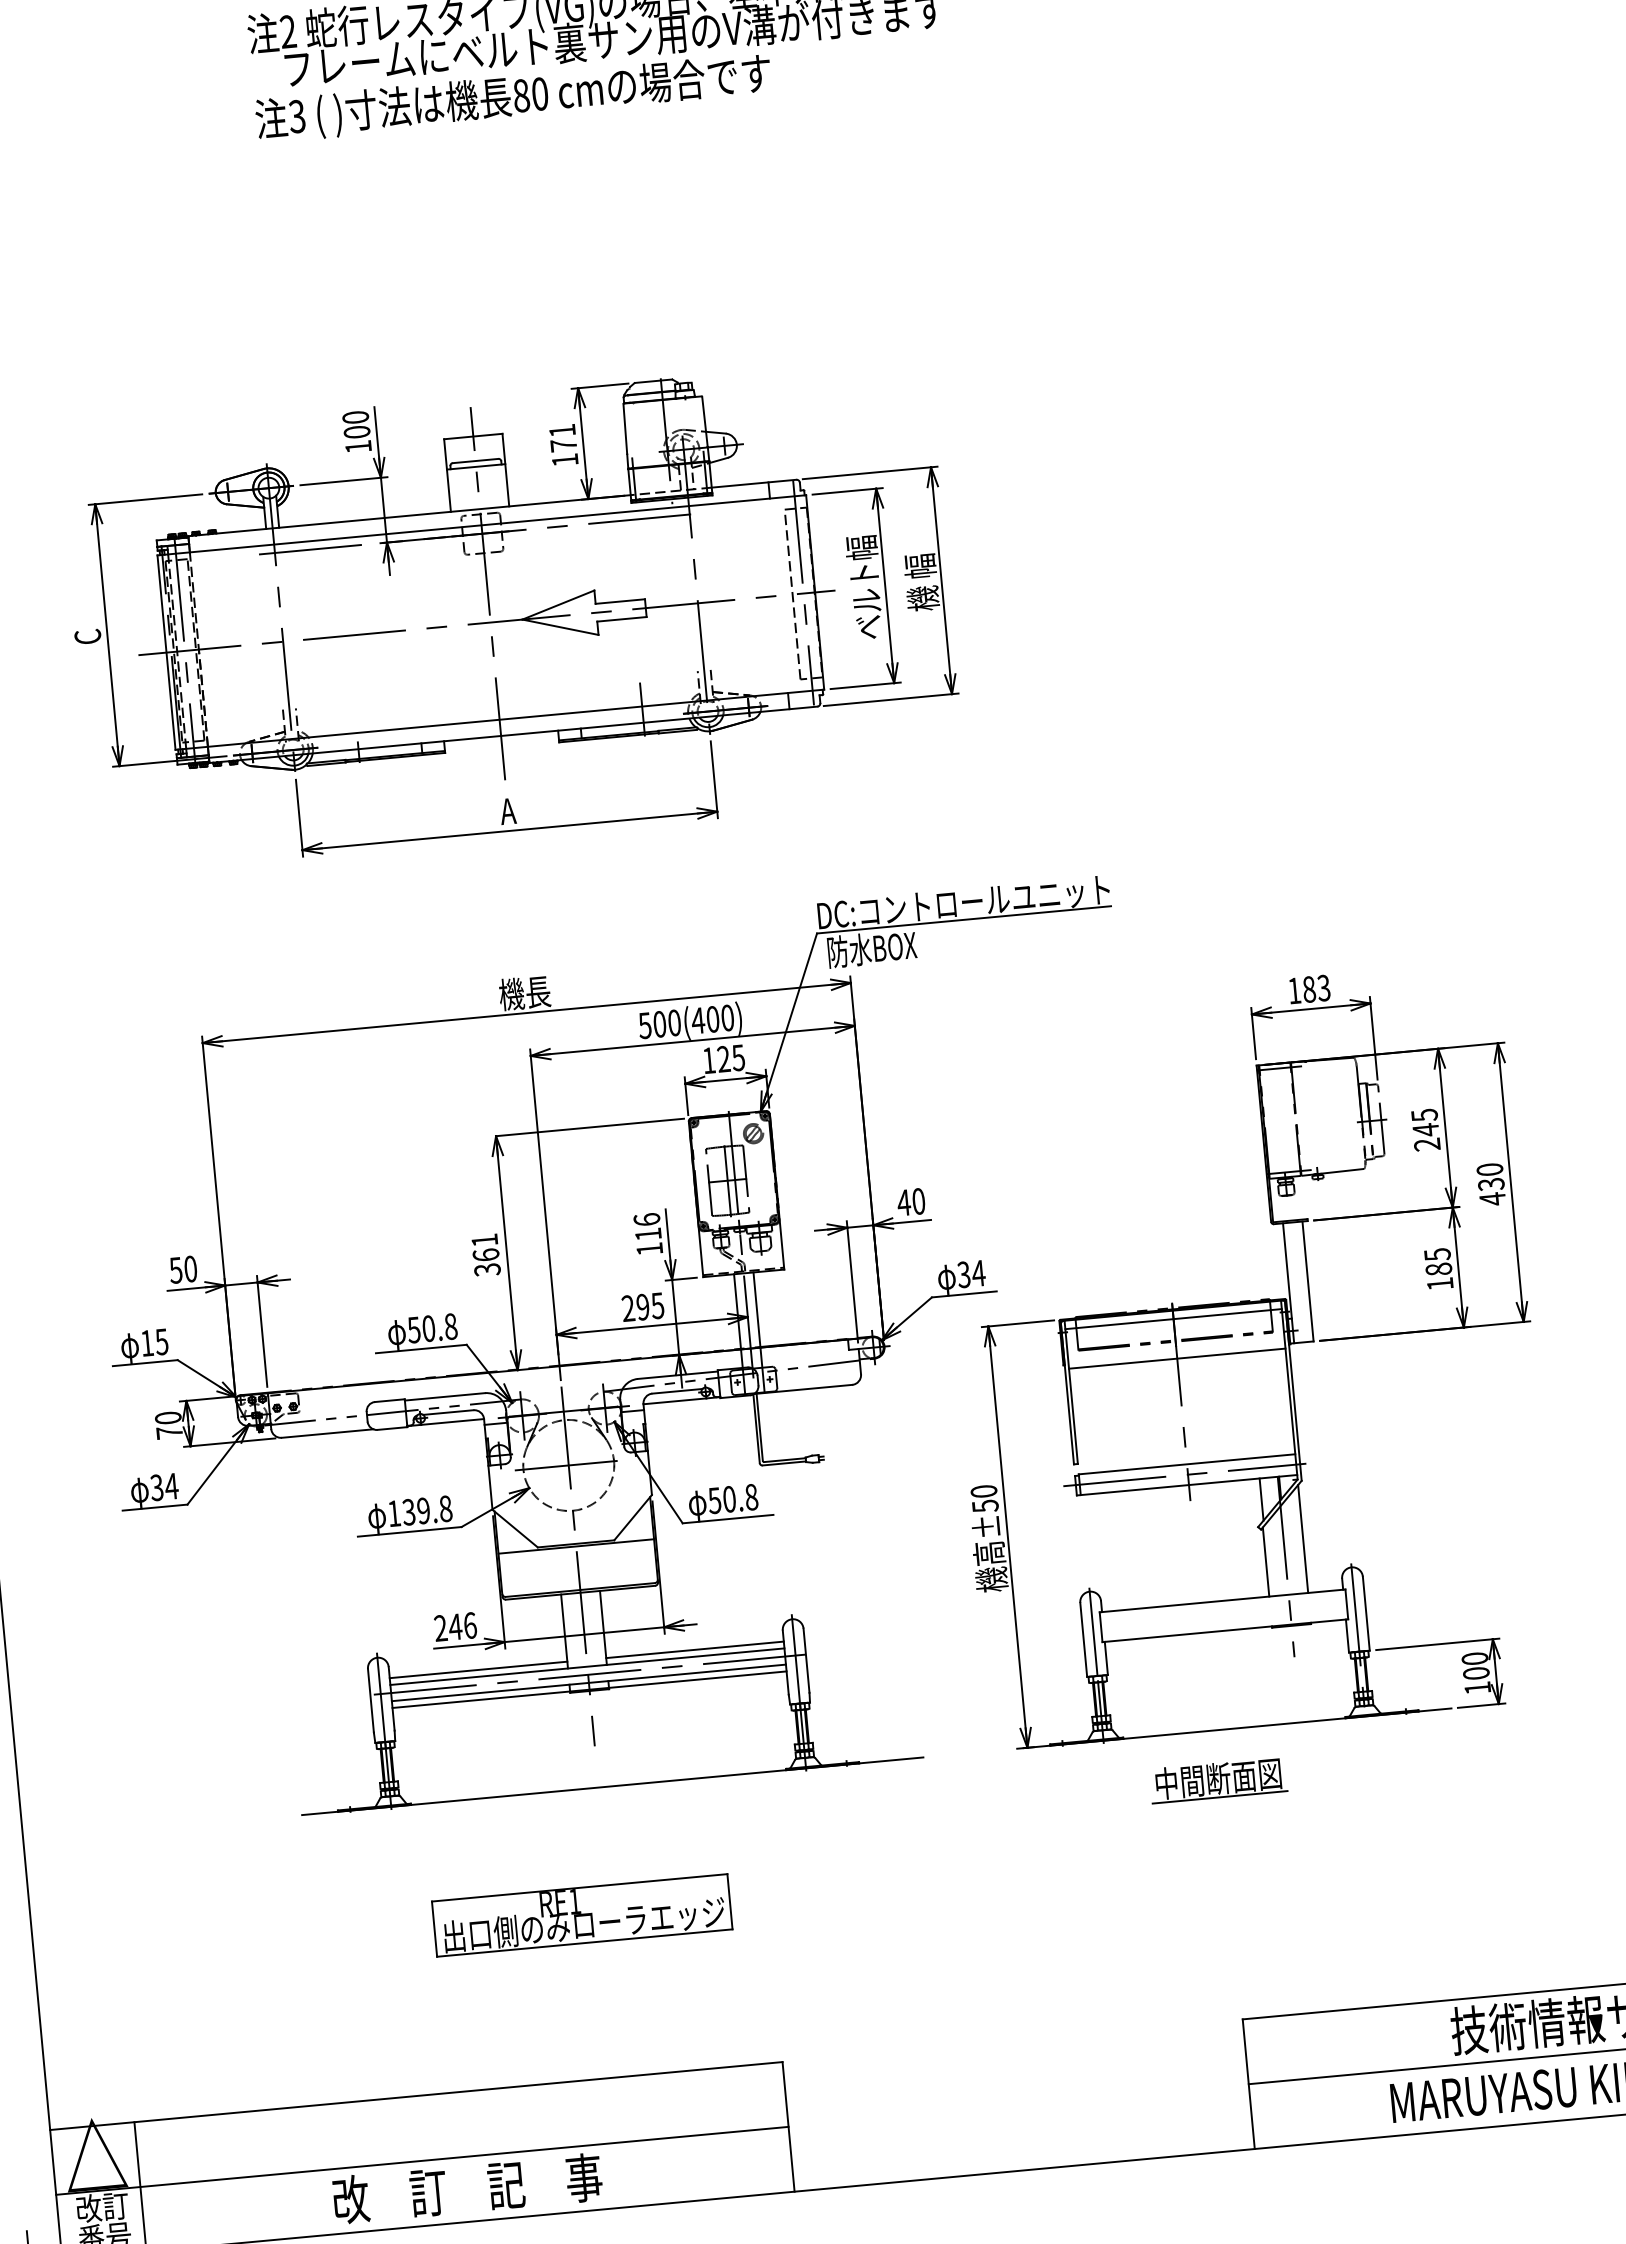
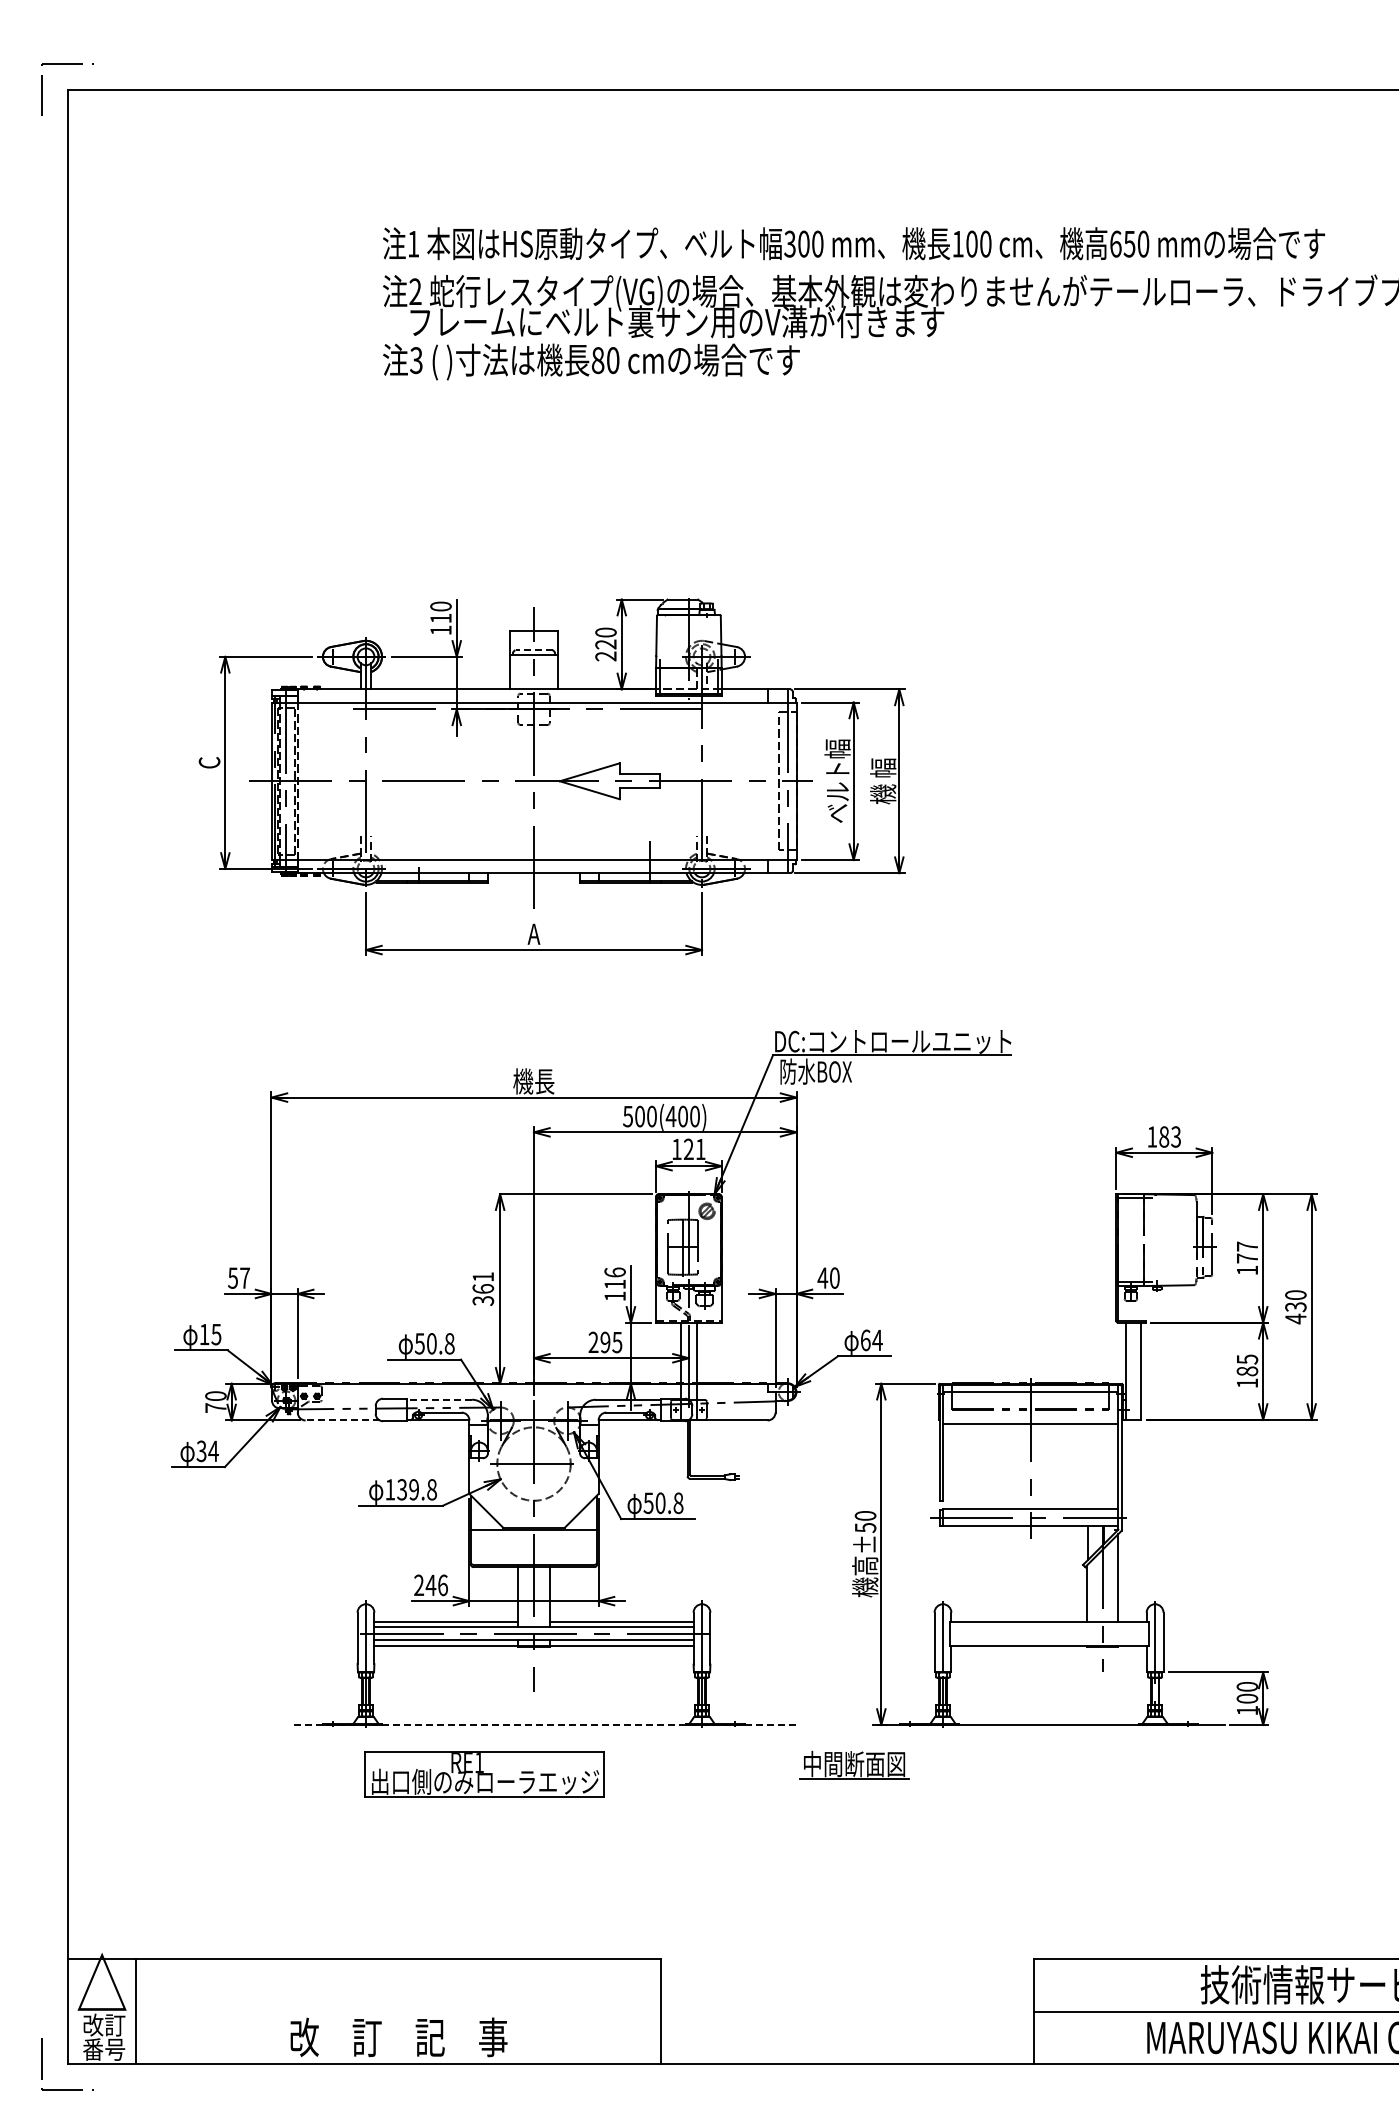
text: (356, 432) -> (440, 618), 100 -> 110
text: (563, 445) -> (605, 644), 171 -> 220
line: (476, 461) -> (534, 650), solid -> dashed
text: (738, 1058) -> (700, 1149), 125 -> 121
text: (1426, 1129) -> (1247, 1258), 245 -> 177
text: (190, 1268) -> (244, 1277), 50 -> 57
text: (963, 1274) -> (865, 1340), 34 -> 64
line: (444, 1396) -> (439, 1399), solid -> dashed
line: (327, 1433) -> (342, 1420), solid -> dashed
part: (1218, 1779) -> (854, 1764), moved
line: (612, 1785) -> (545, 1724), solid -> dashed
part: (582, 1915) -> (484, 1774), moved
line: (422, 2160) -> (364, 2011), removed

